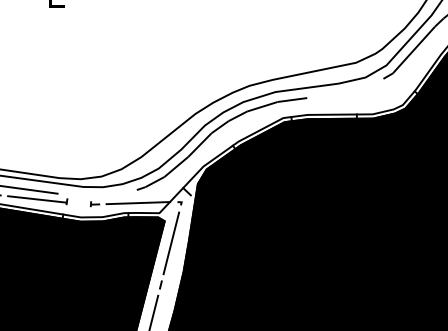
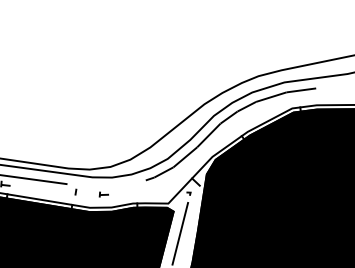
line: (37, 199) -> (46, 189), removed
line: (138, 203) -> (147, 193), removed

